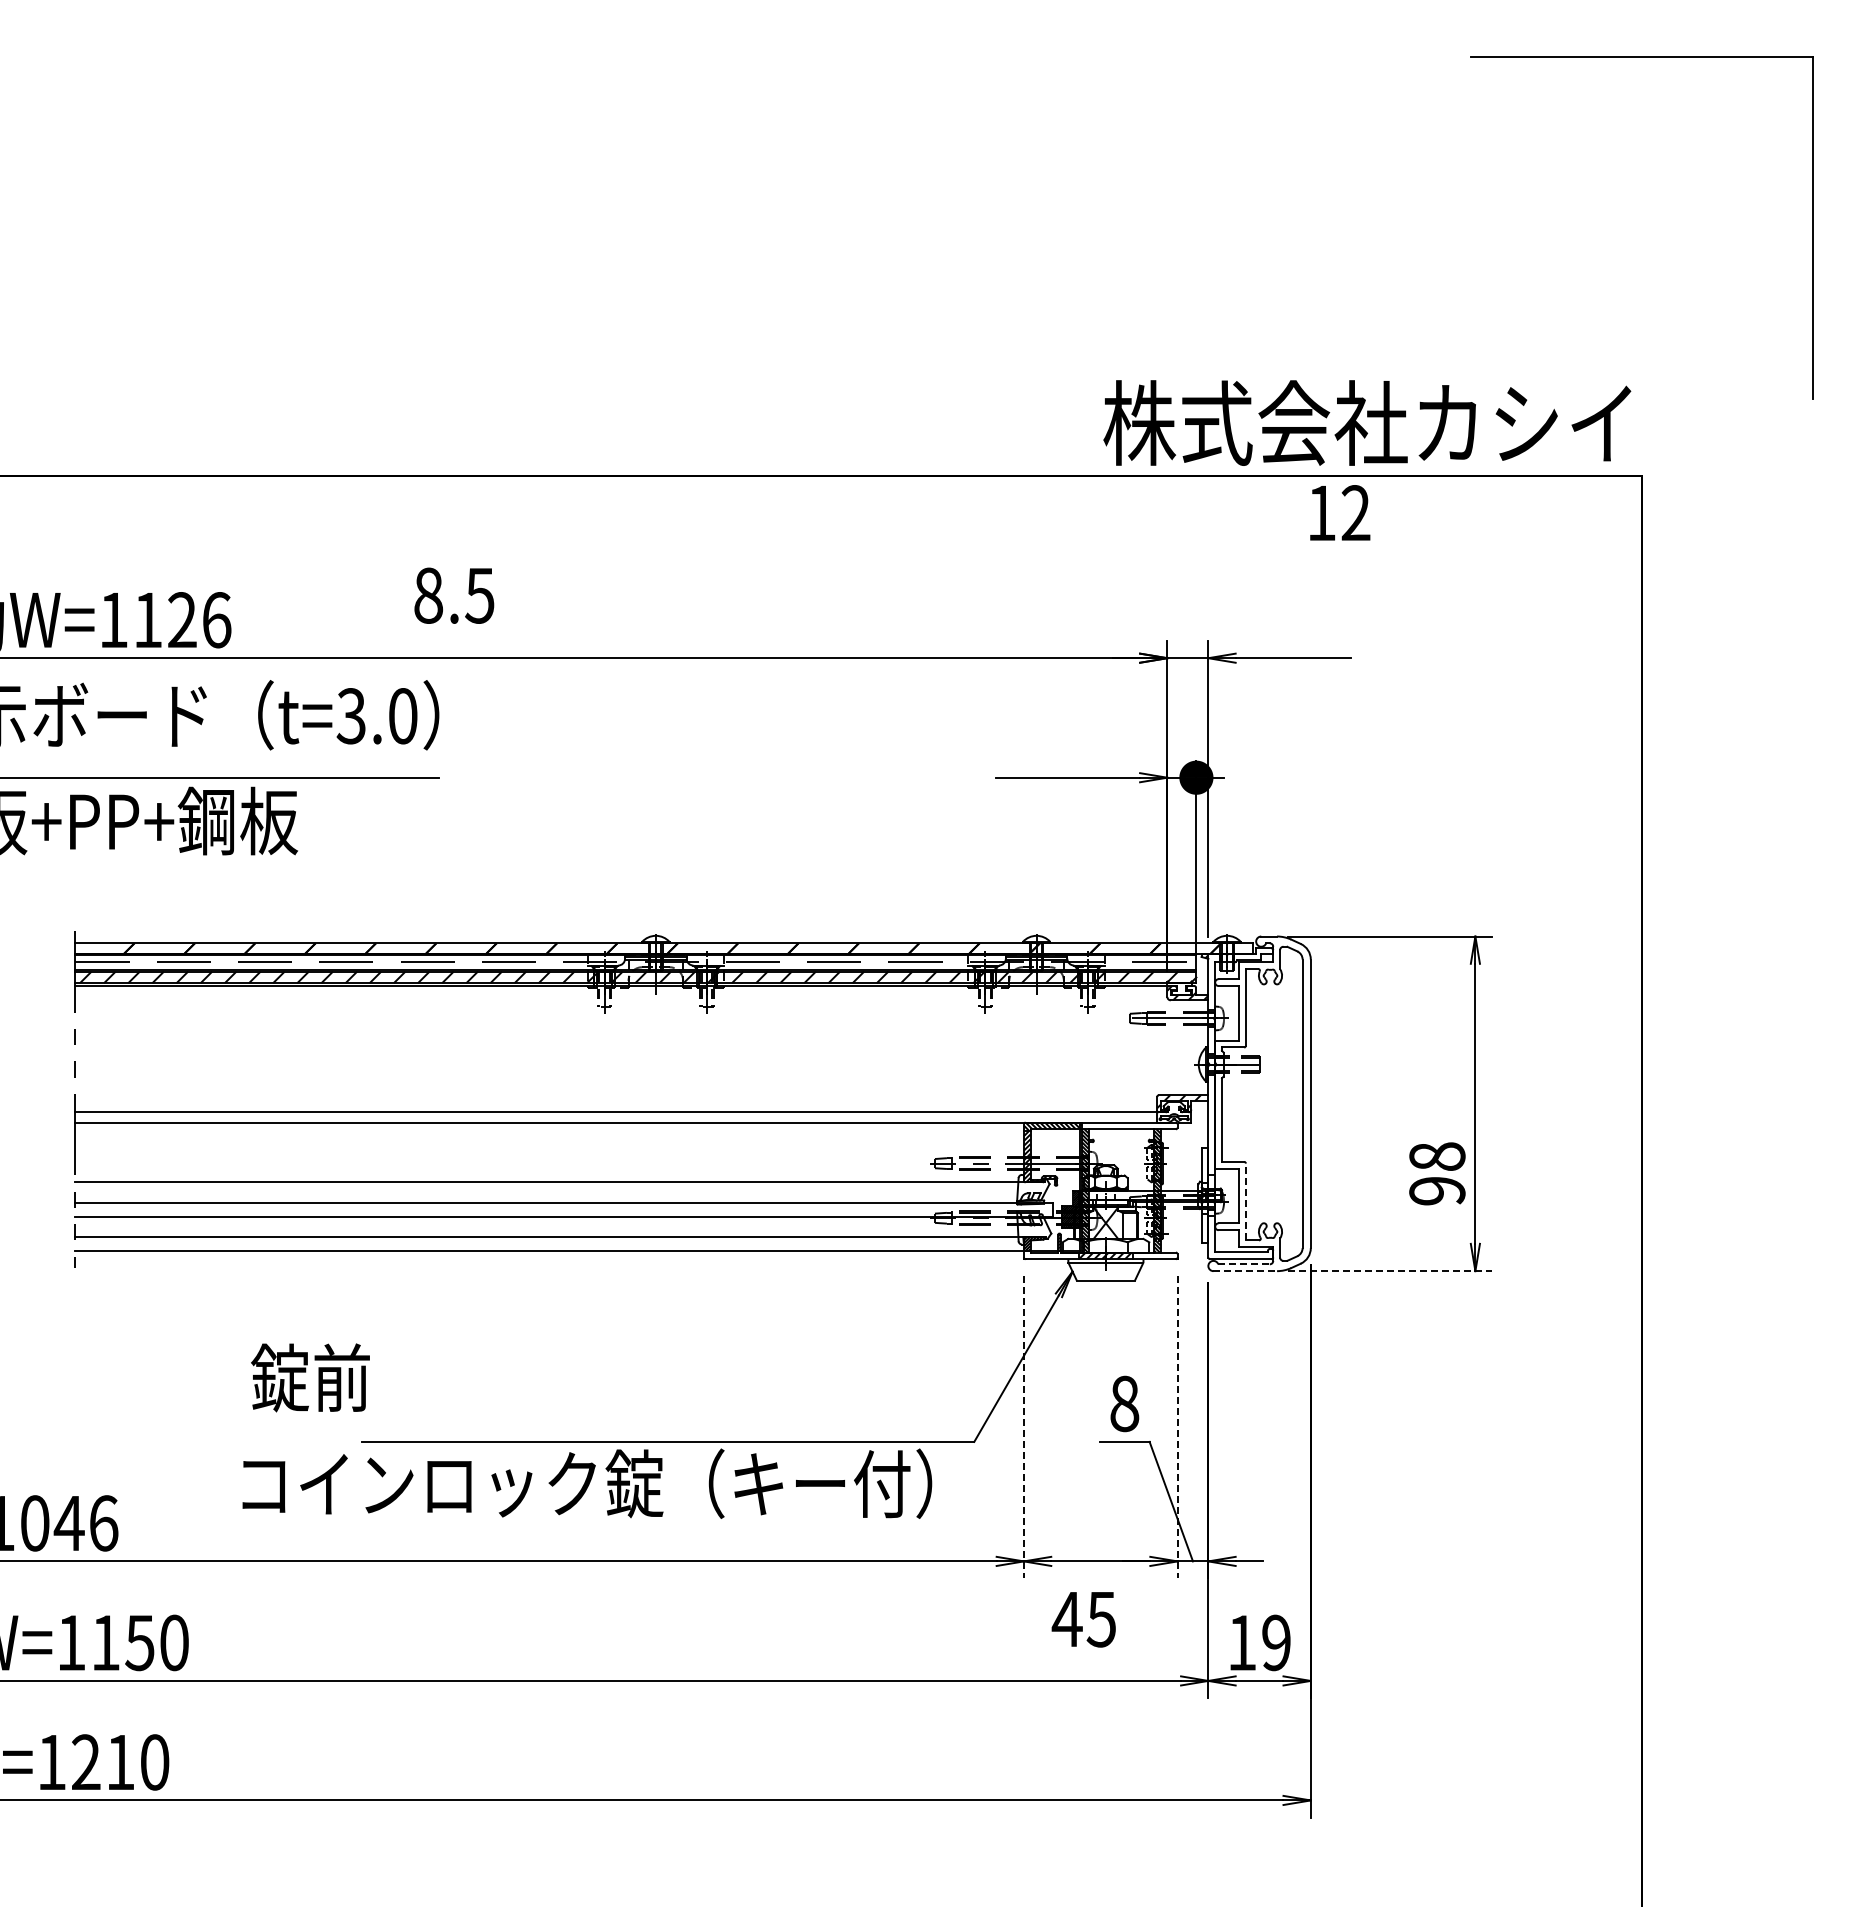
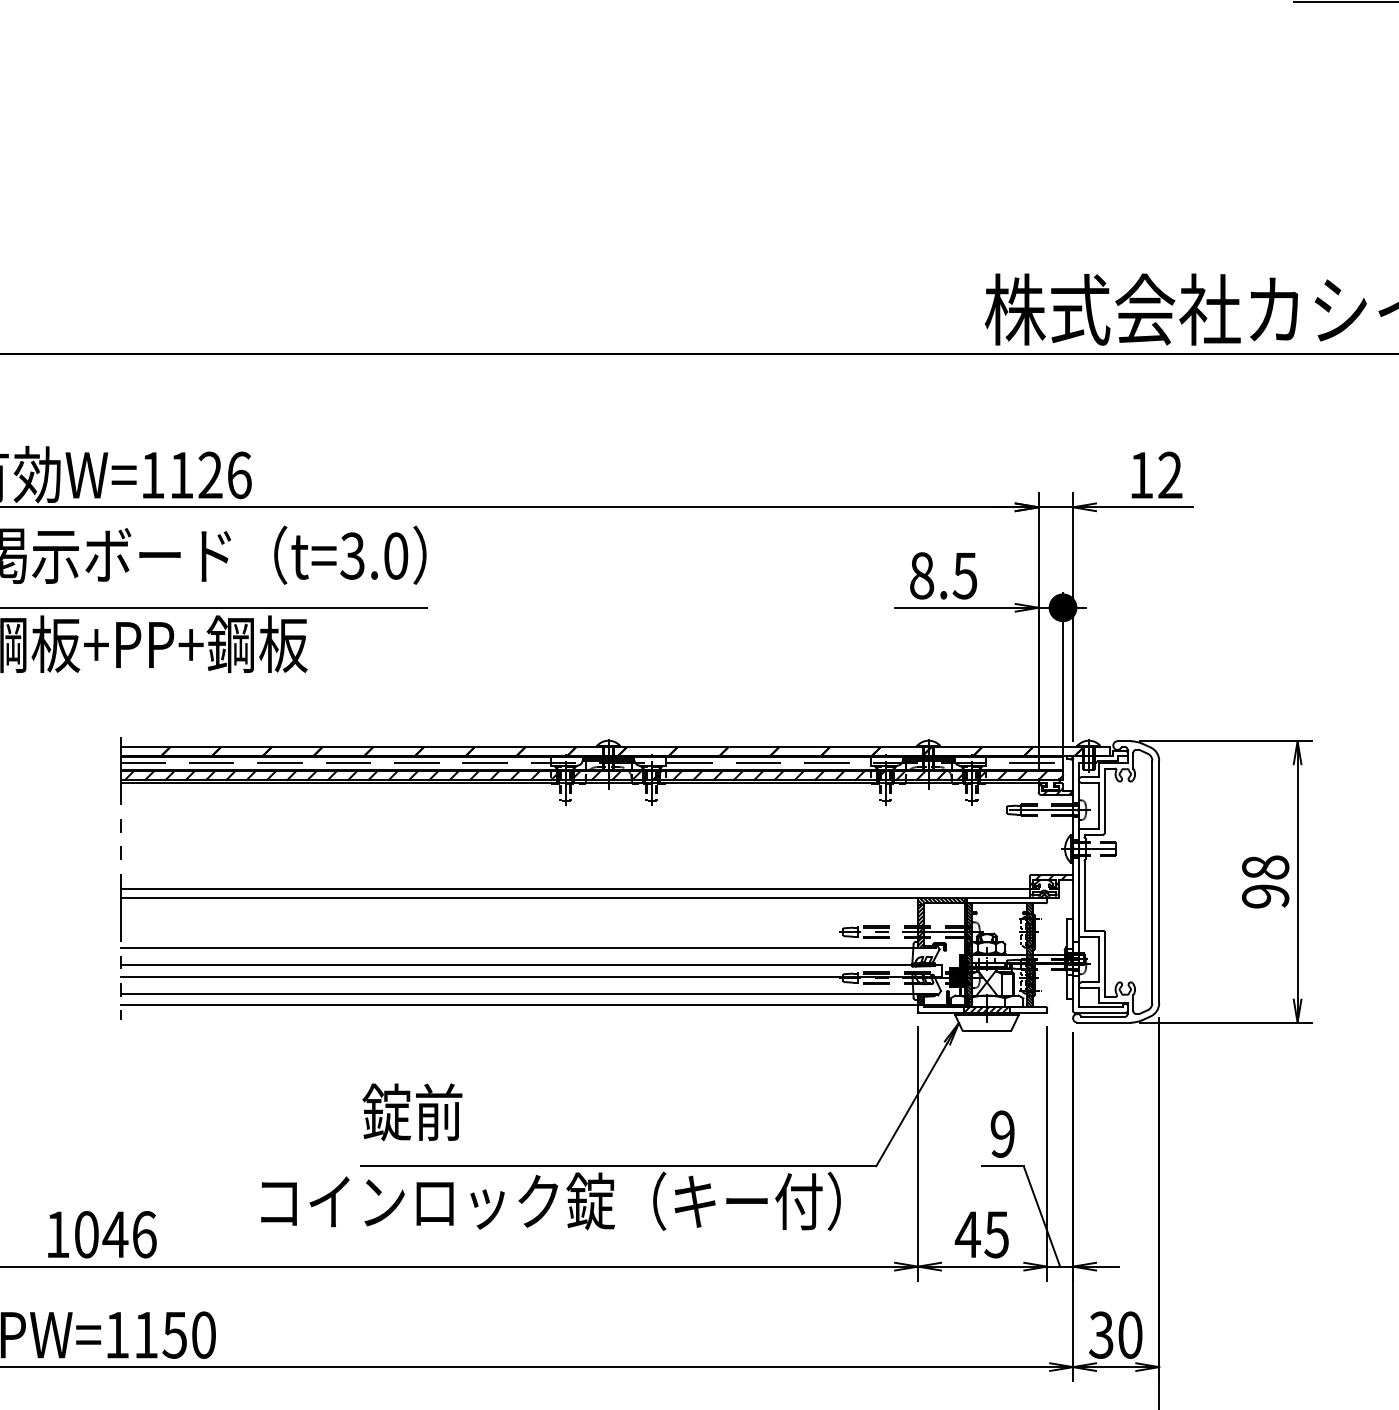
text: (1340, 512) -> (1157, 474), moved
text: (454, 595) -> (943, 575), moved
text: (1437, 1173) -> (1265, 881), moved
line: (1245, 1201) -> (1104, 964), dashed -> solid
line: (1244, 1264) -> (1103, 1017), dashed -> solid
line: (1245, 1271) -> (1104, 1022), dashed -> solid
line: (1390, 1271) -> (1226, 1022), dashed -> solid
text: (310, 1377) -> (412, 1112), moved
text: (1124, 1403) -> (1002, 1133), 8 -> 9
line: (1023, 1427) -> (917, 1154), dashed -> solid
line: (1177, 1427) -> (1047, 1154), dashed -> solid
text: (1083, 1619) -> (981, 1234), moved
text: (1258, 1642) -> (1115, 1334), 19 -> 30

